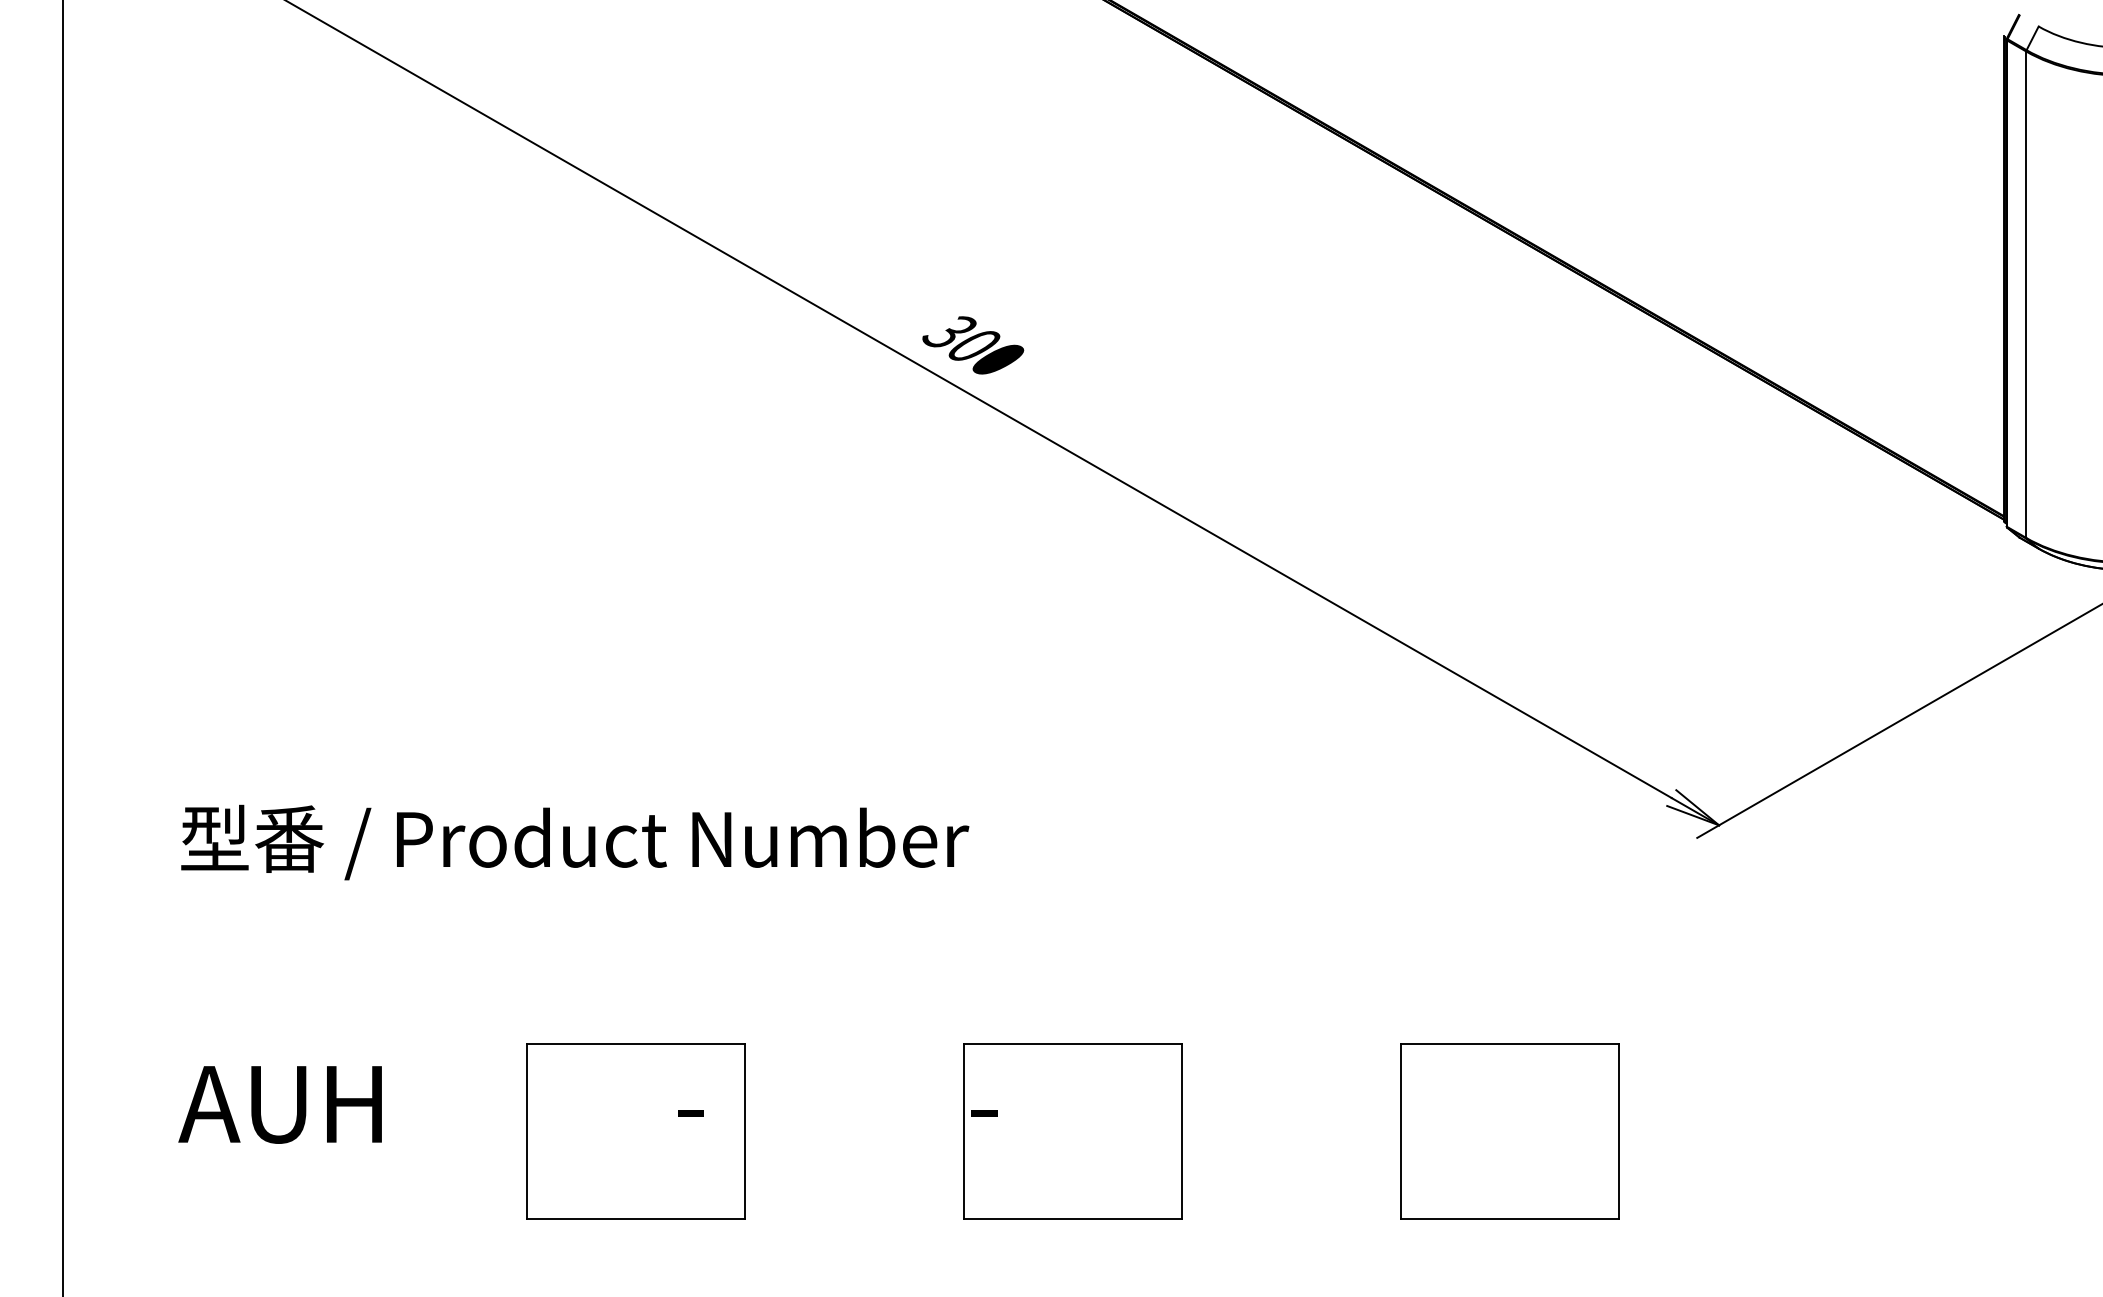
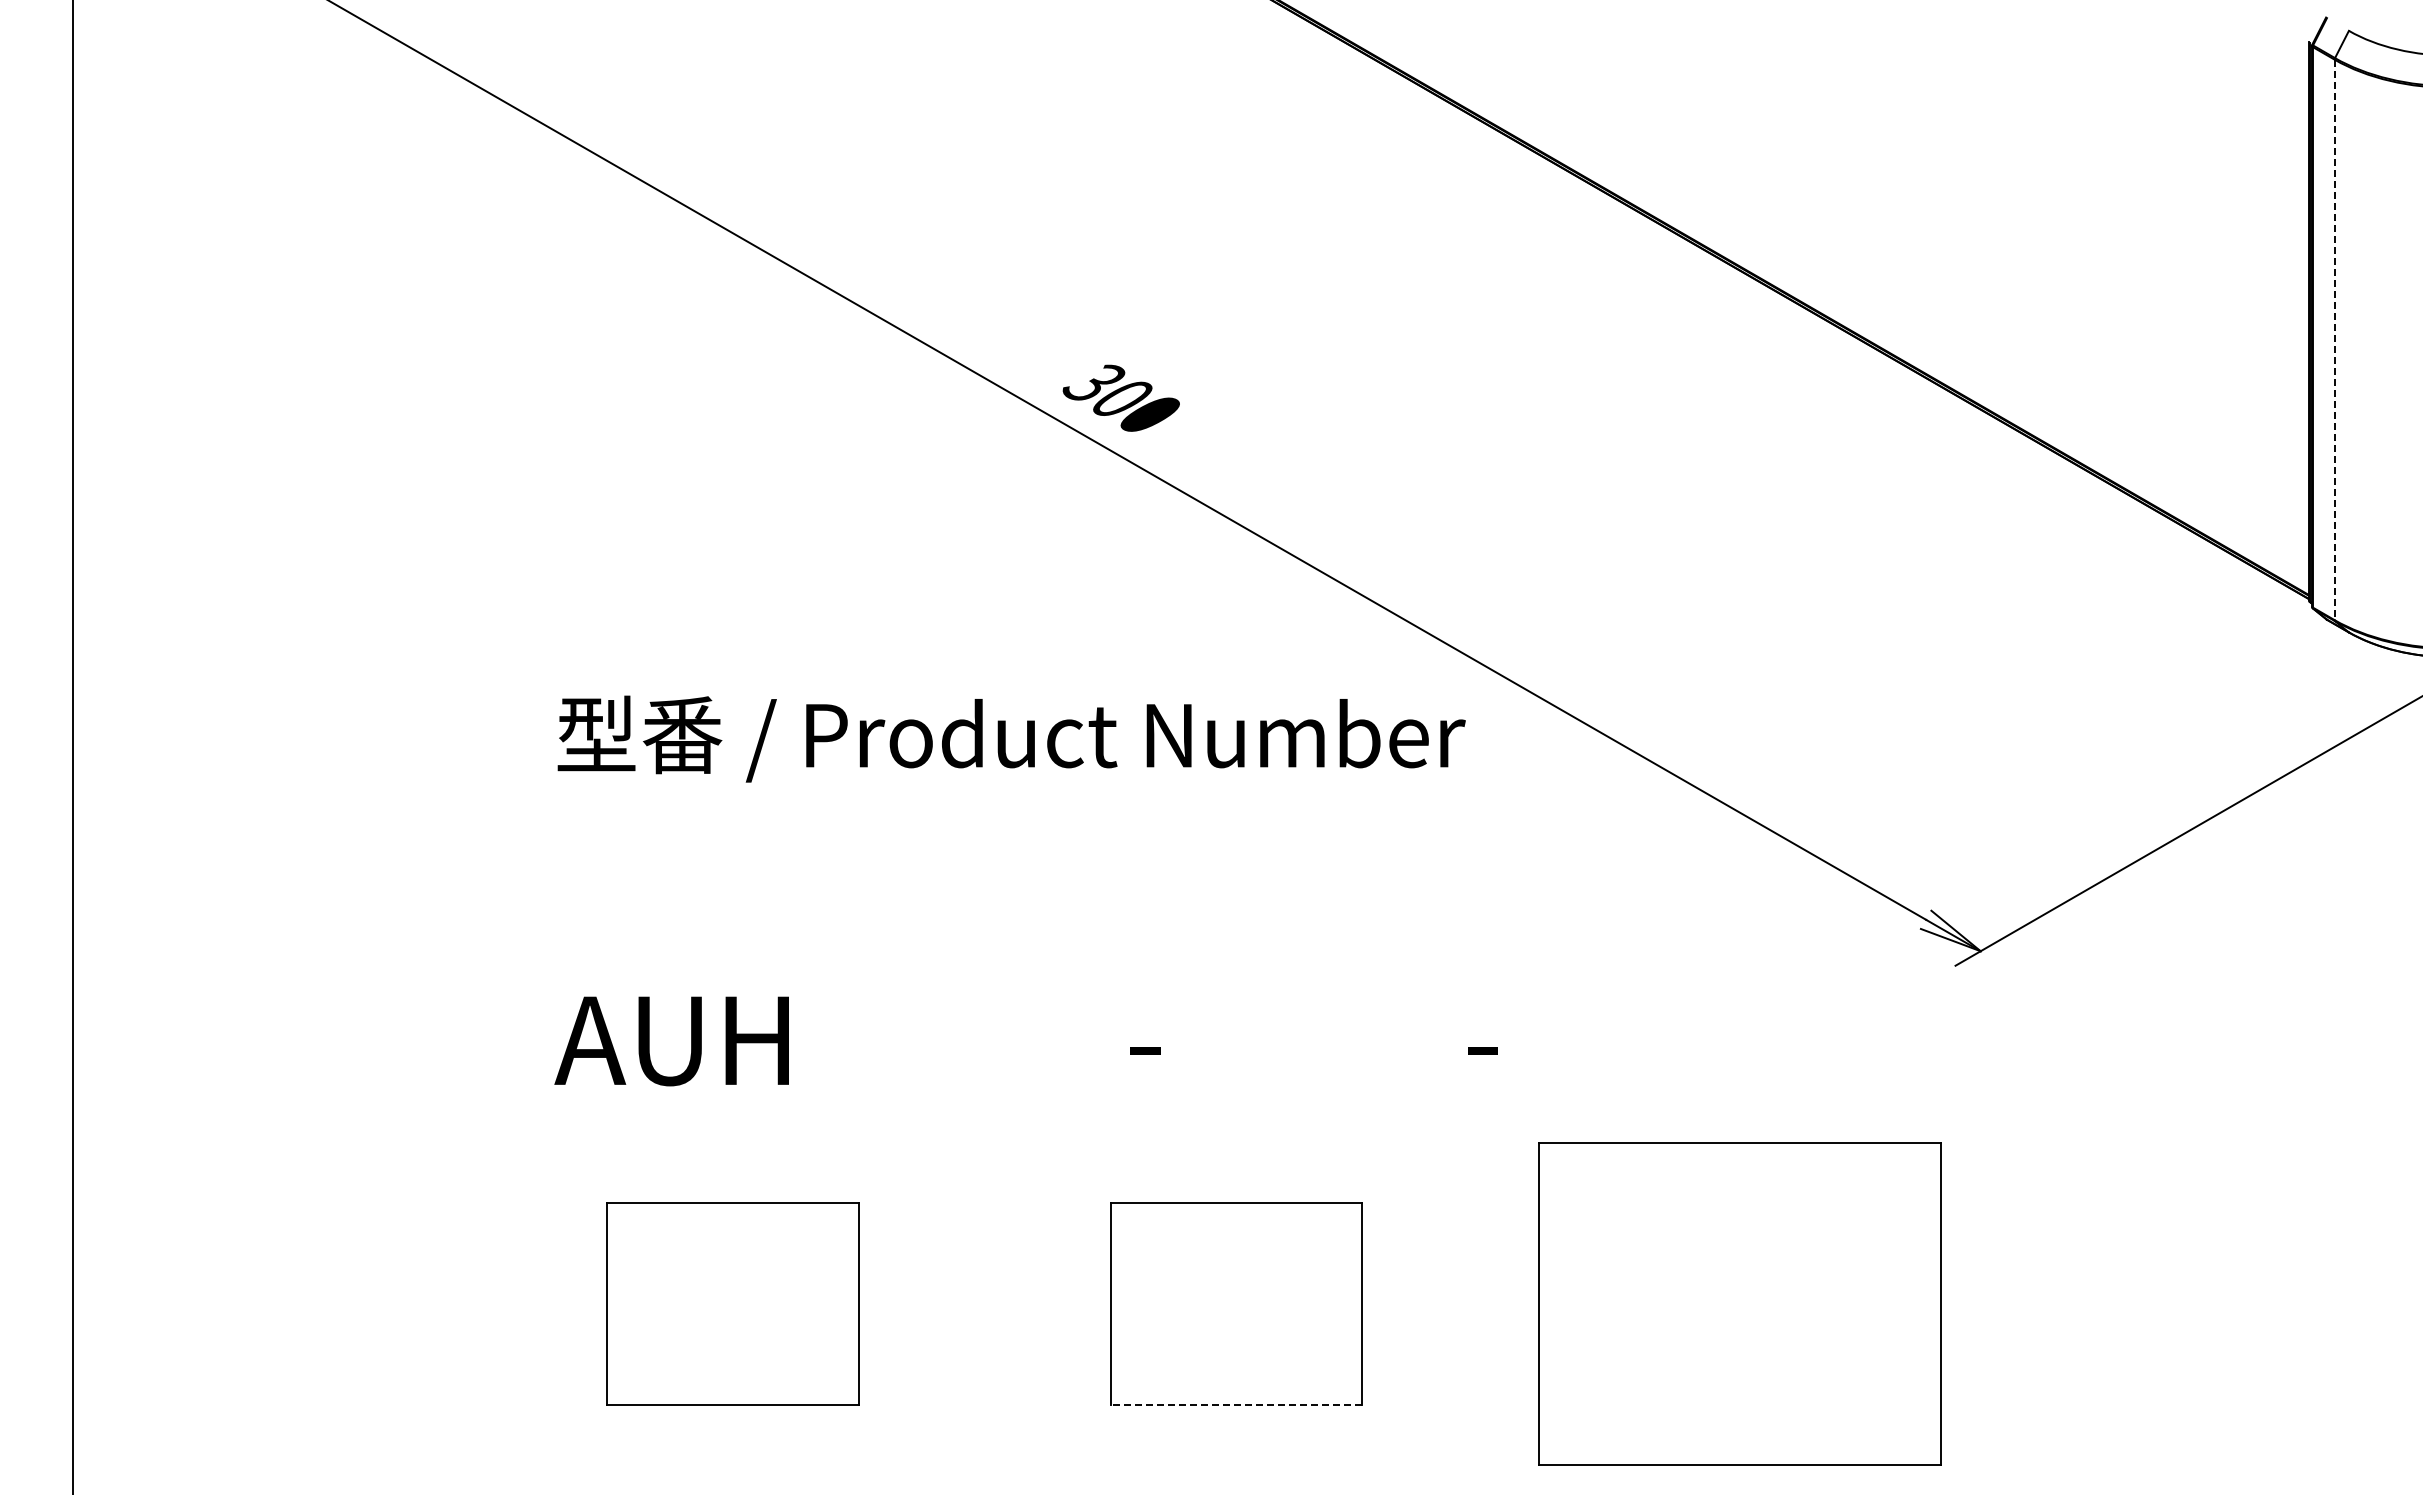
line: (2026, 295) -> (2334, 340), solid -> dashed
text: (587, 973) -> (1025, 890), moved
part: (1509, 1131) -> (1739, 1303), size x1.6
line: (1073, 1218) -> (1236, 1404), solid -> dashed

